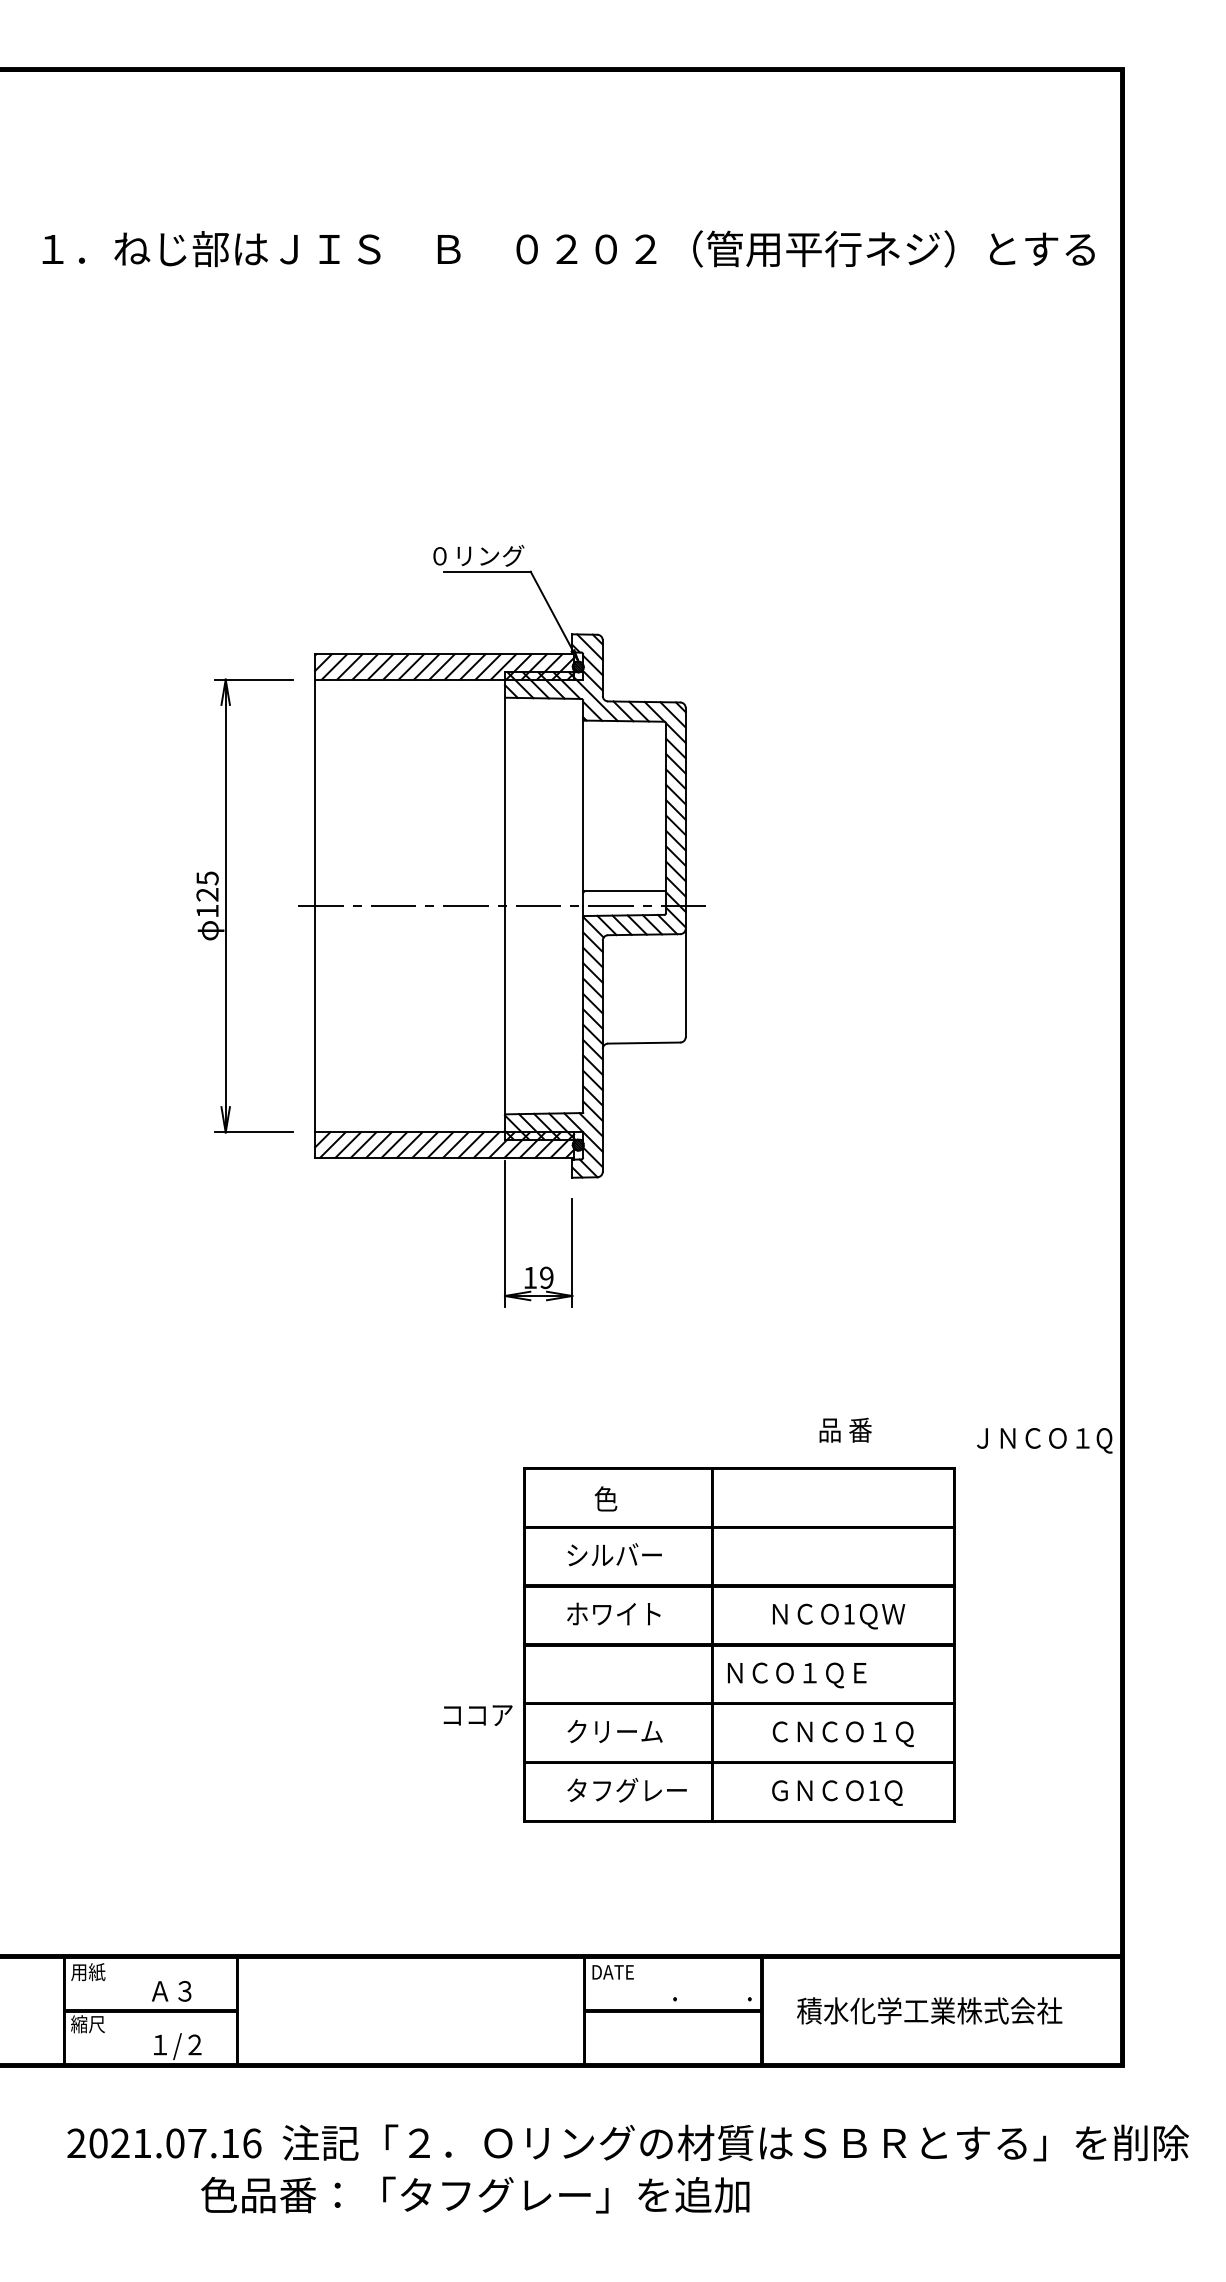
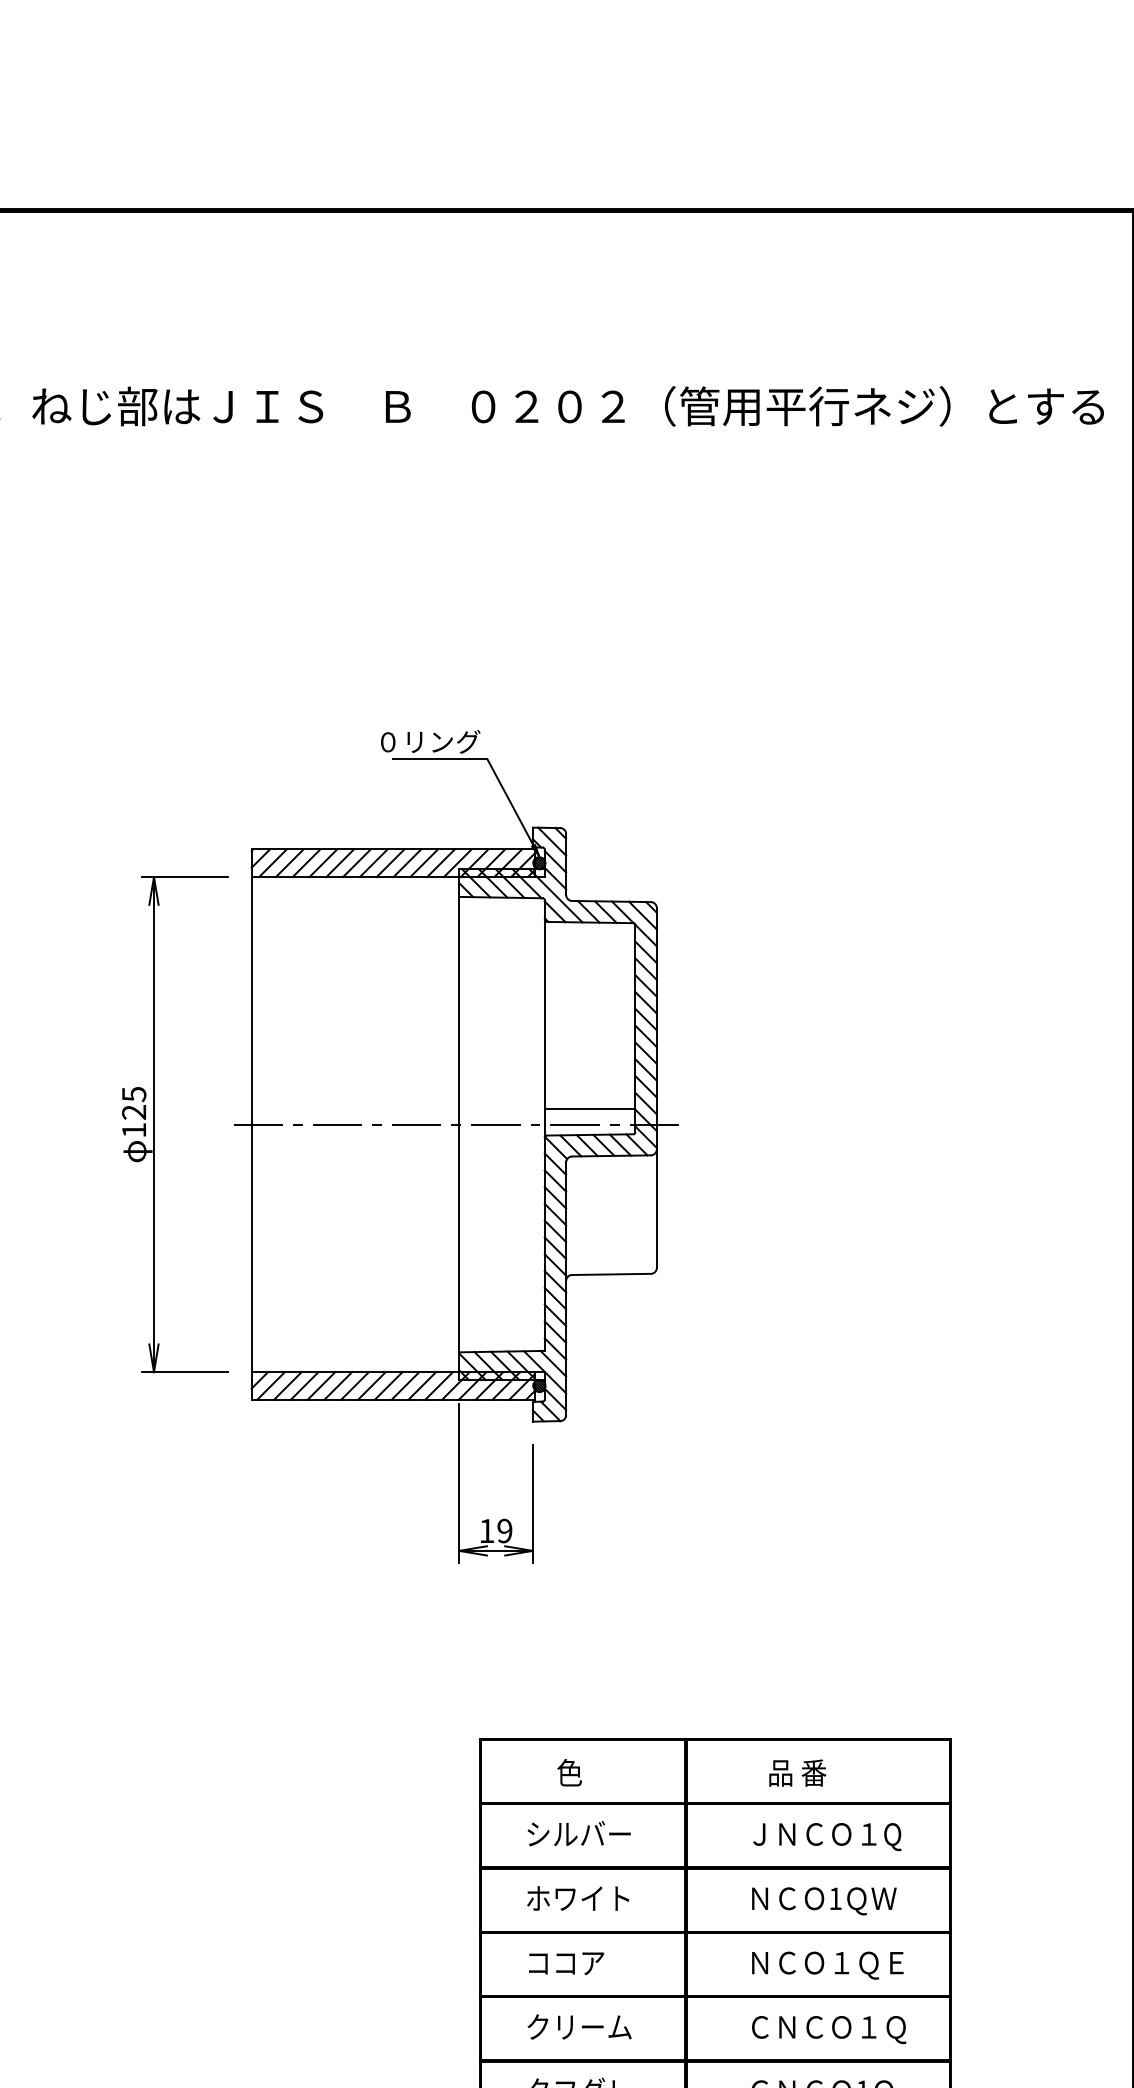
text: (845, 1429) -> (797, 1772), moved
text: (1044, 1440) -> (827, 1836), moved
text: (797, 1675) -> (828, 1965), moved
text: (477, 1715) -> (565, 1963), moved

